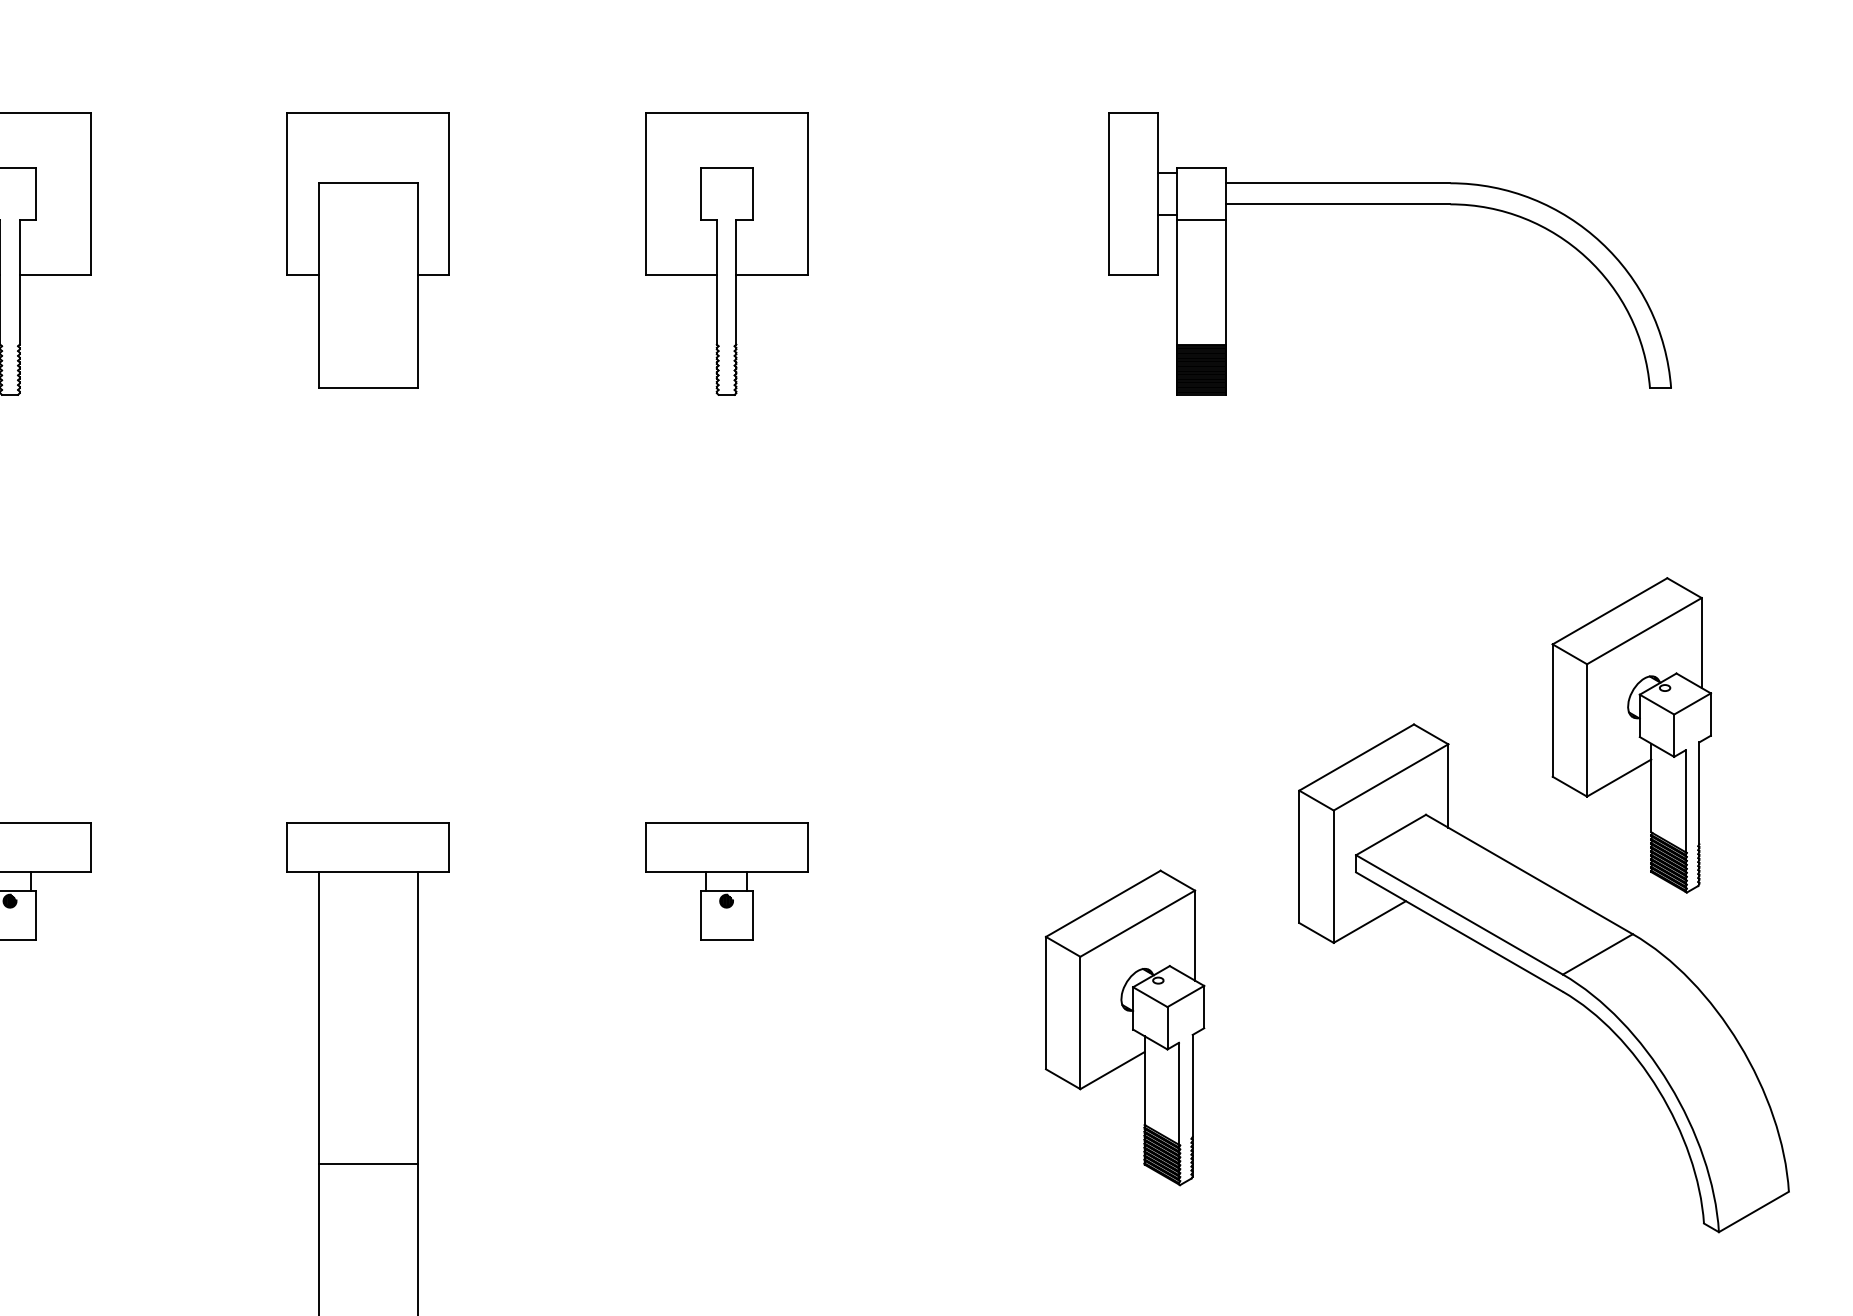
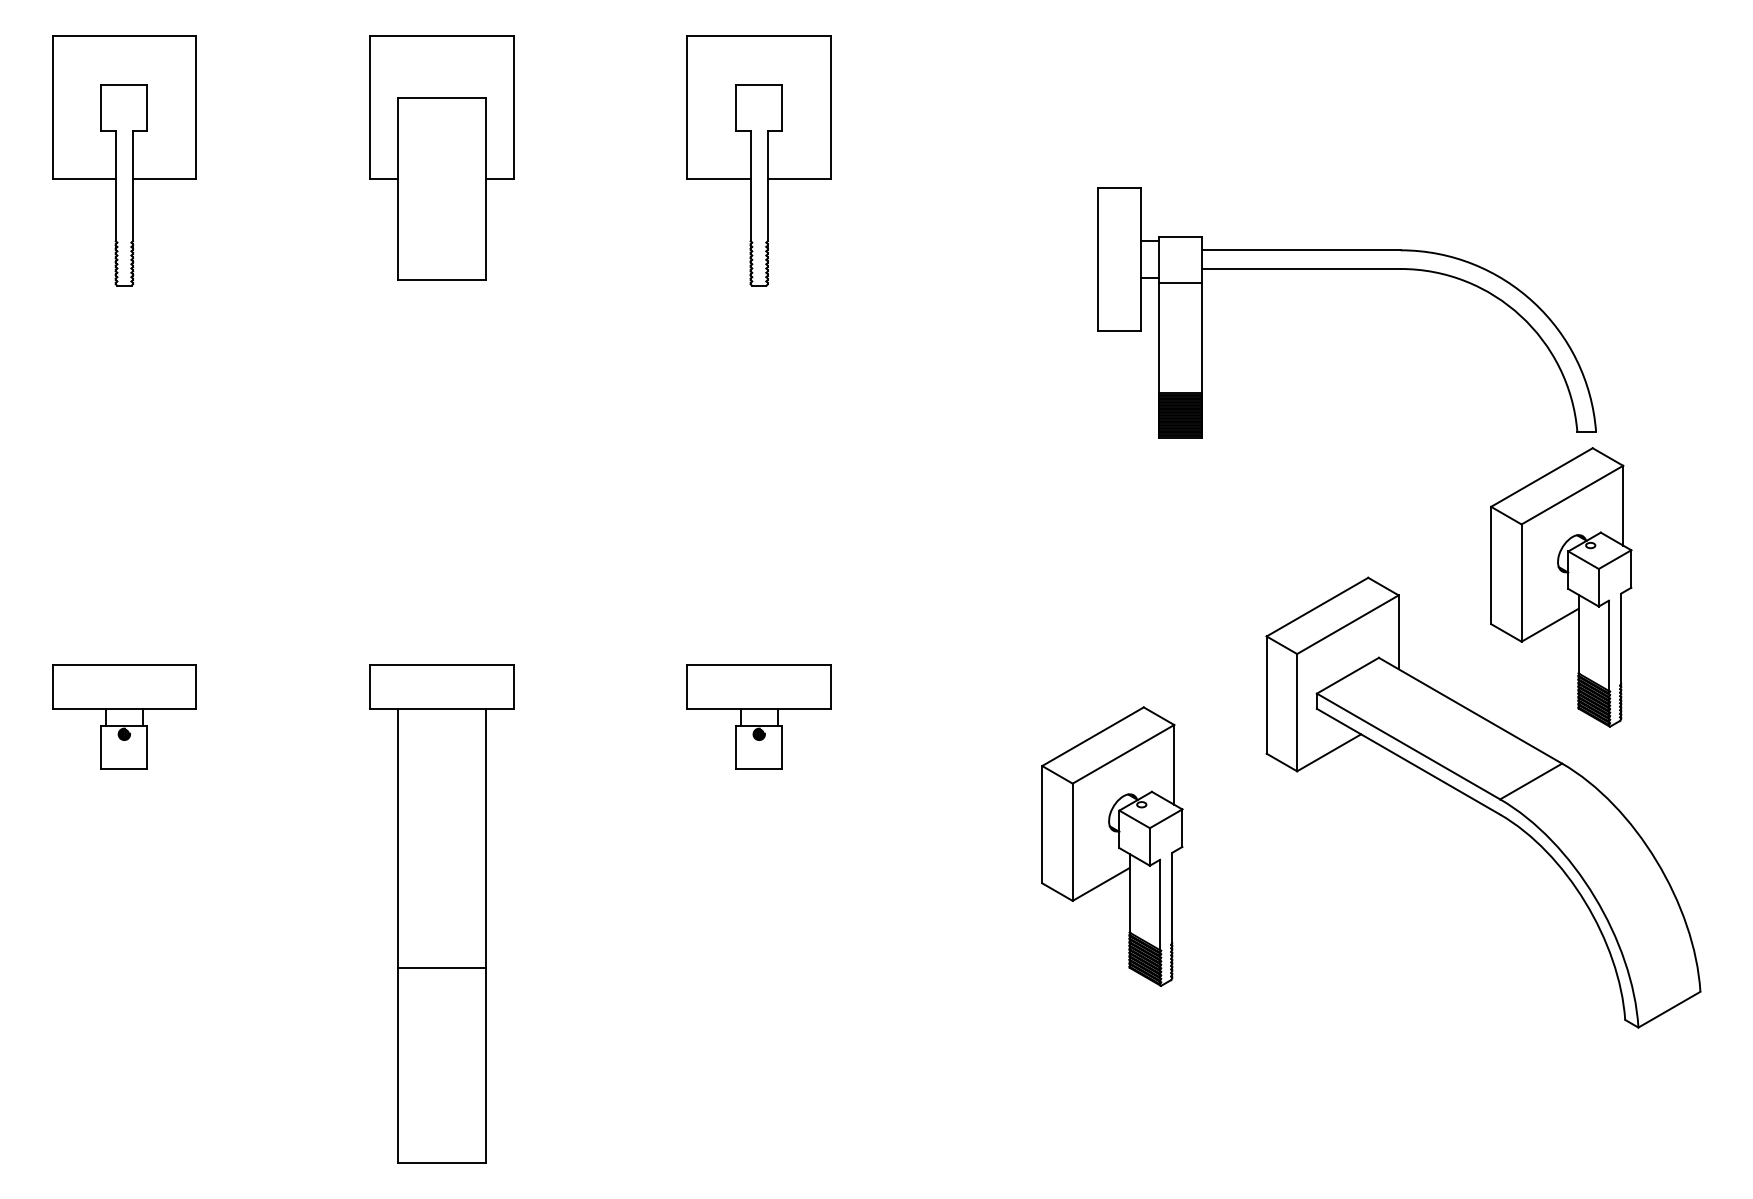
part: (1389, 204) -> (1346, 269), moved

